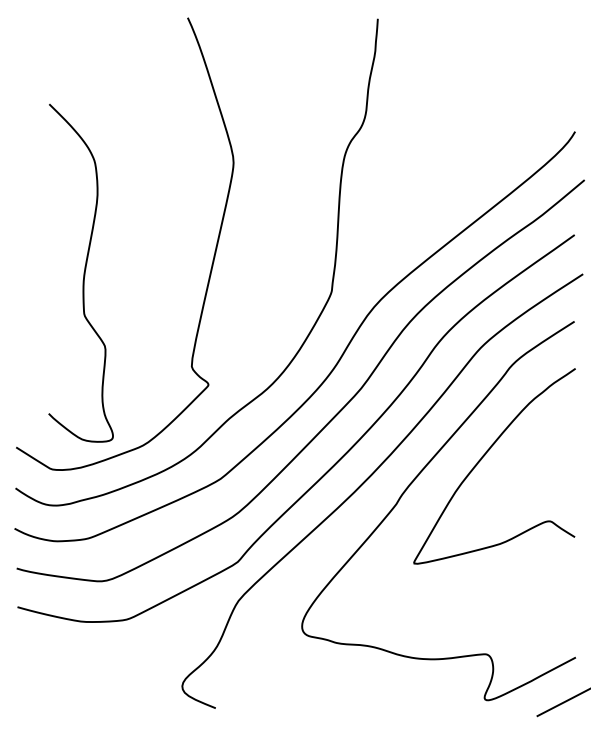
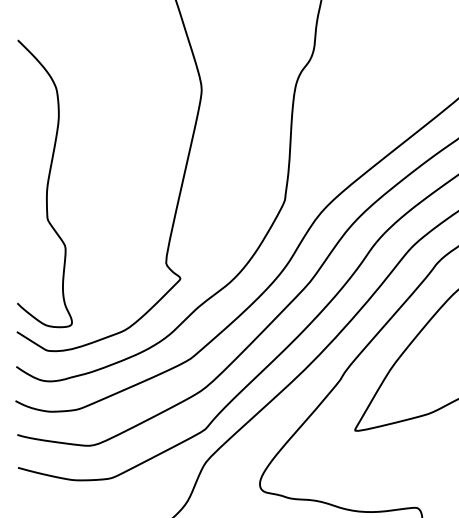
curve: (83, 273) -> (46, 184), moved

